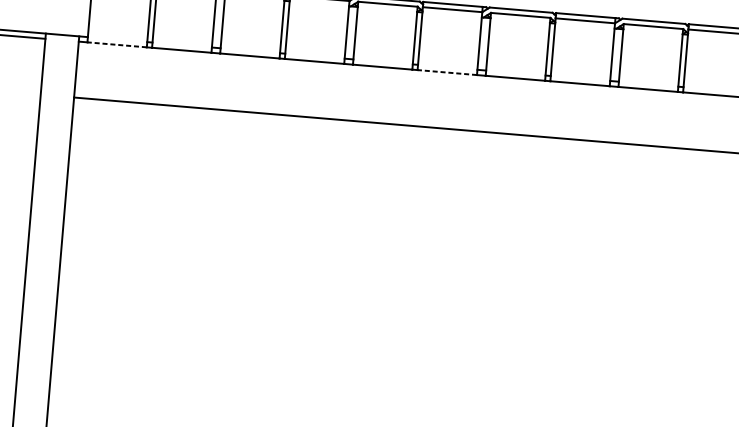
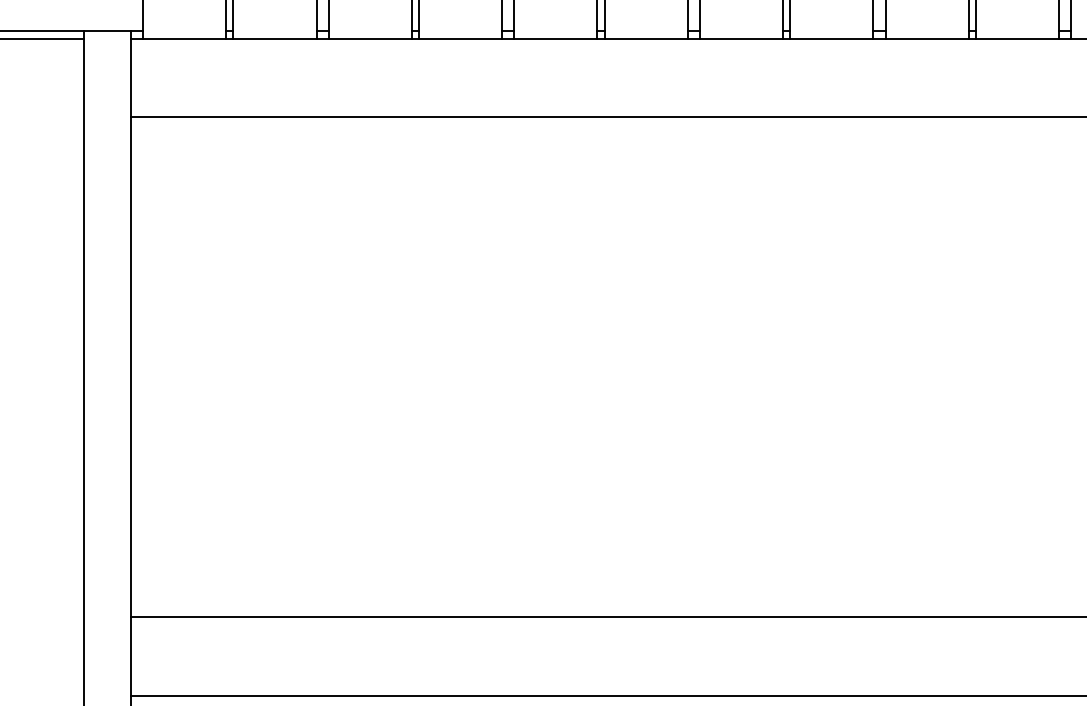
line: (117, 44) -> (184, 38), dashed -> solid
line: (447, 72) -> (646, 38), dashed -> solid

